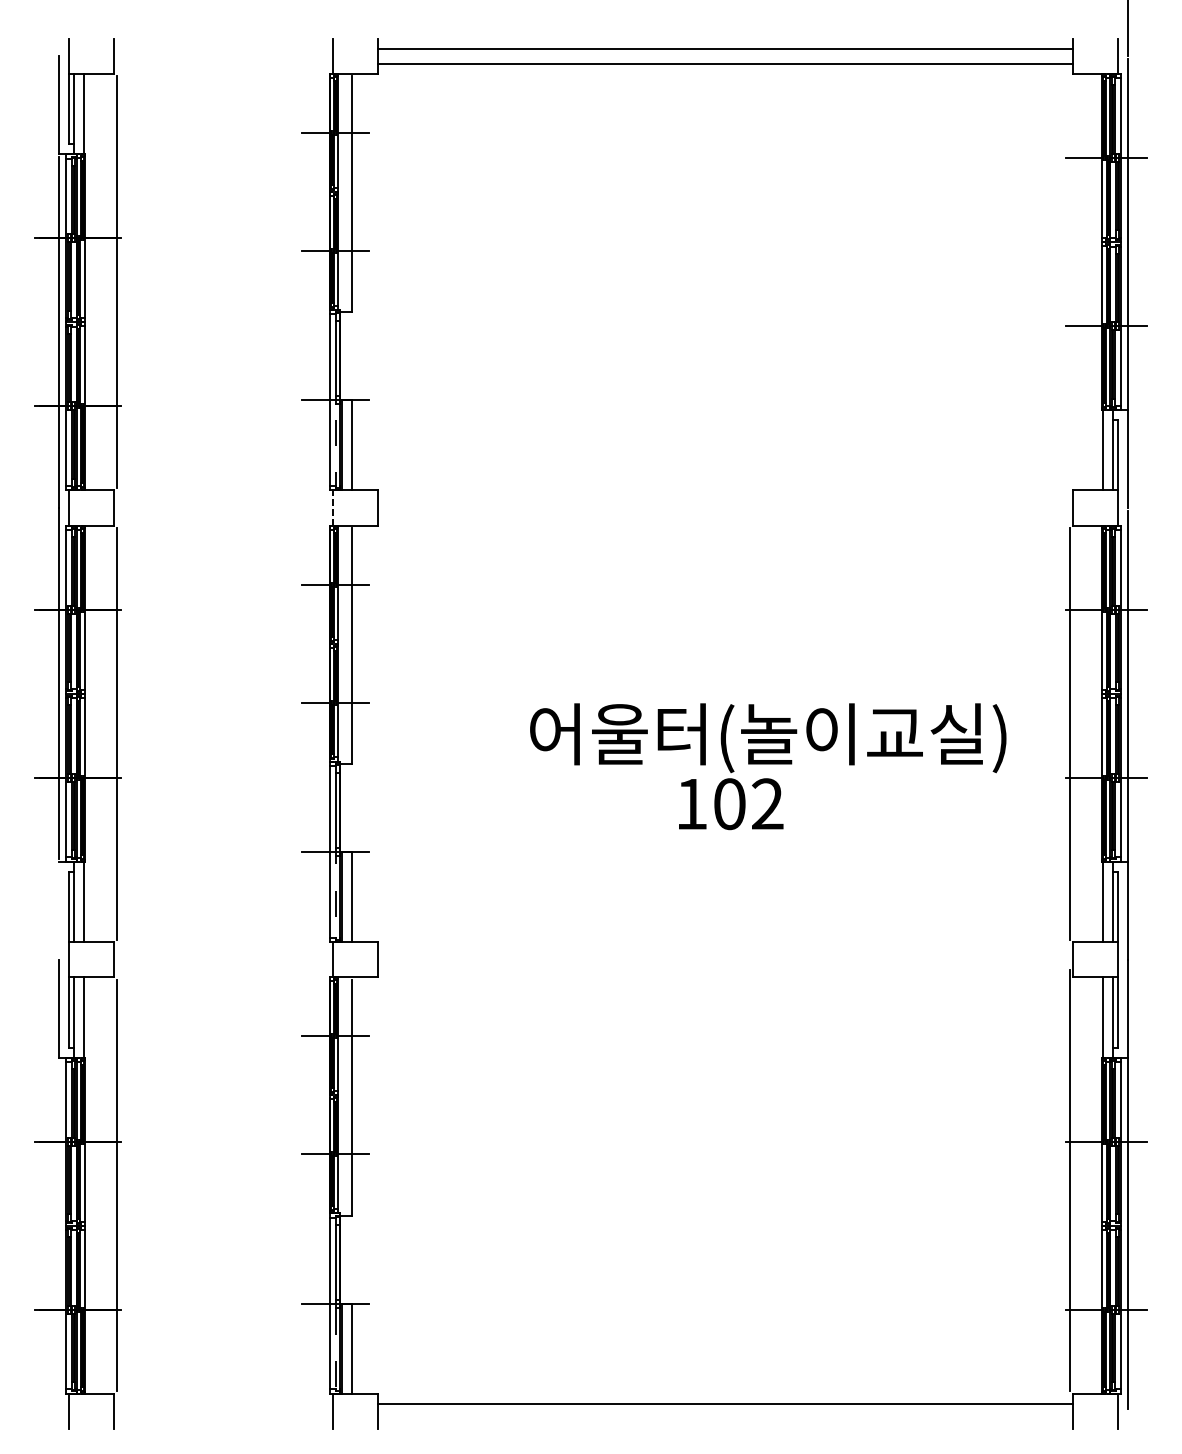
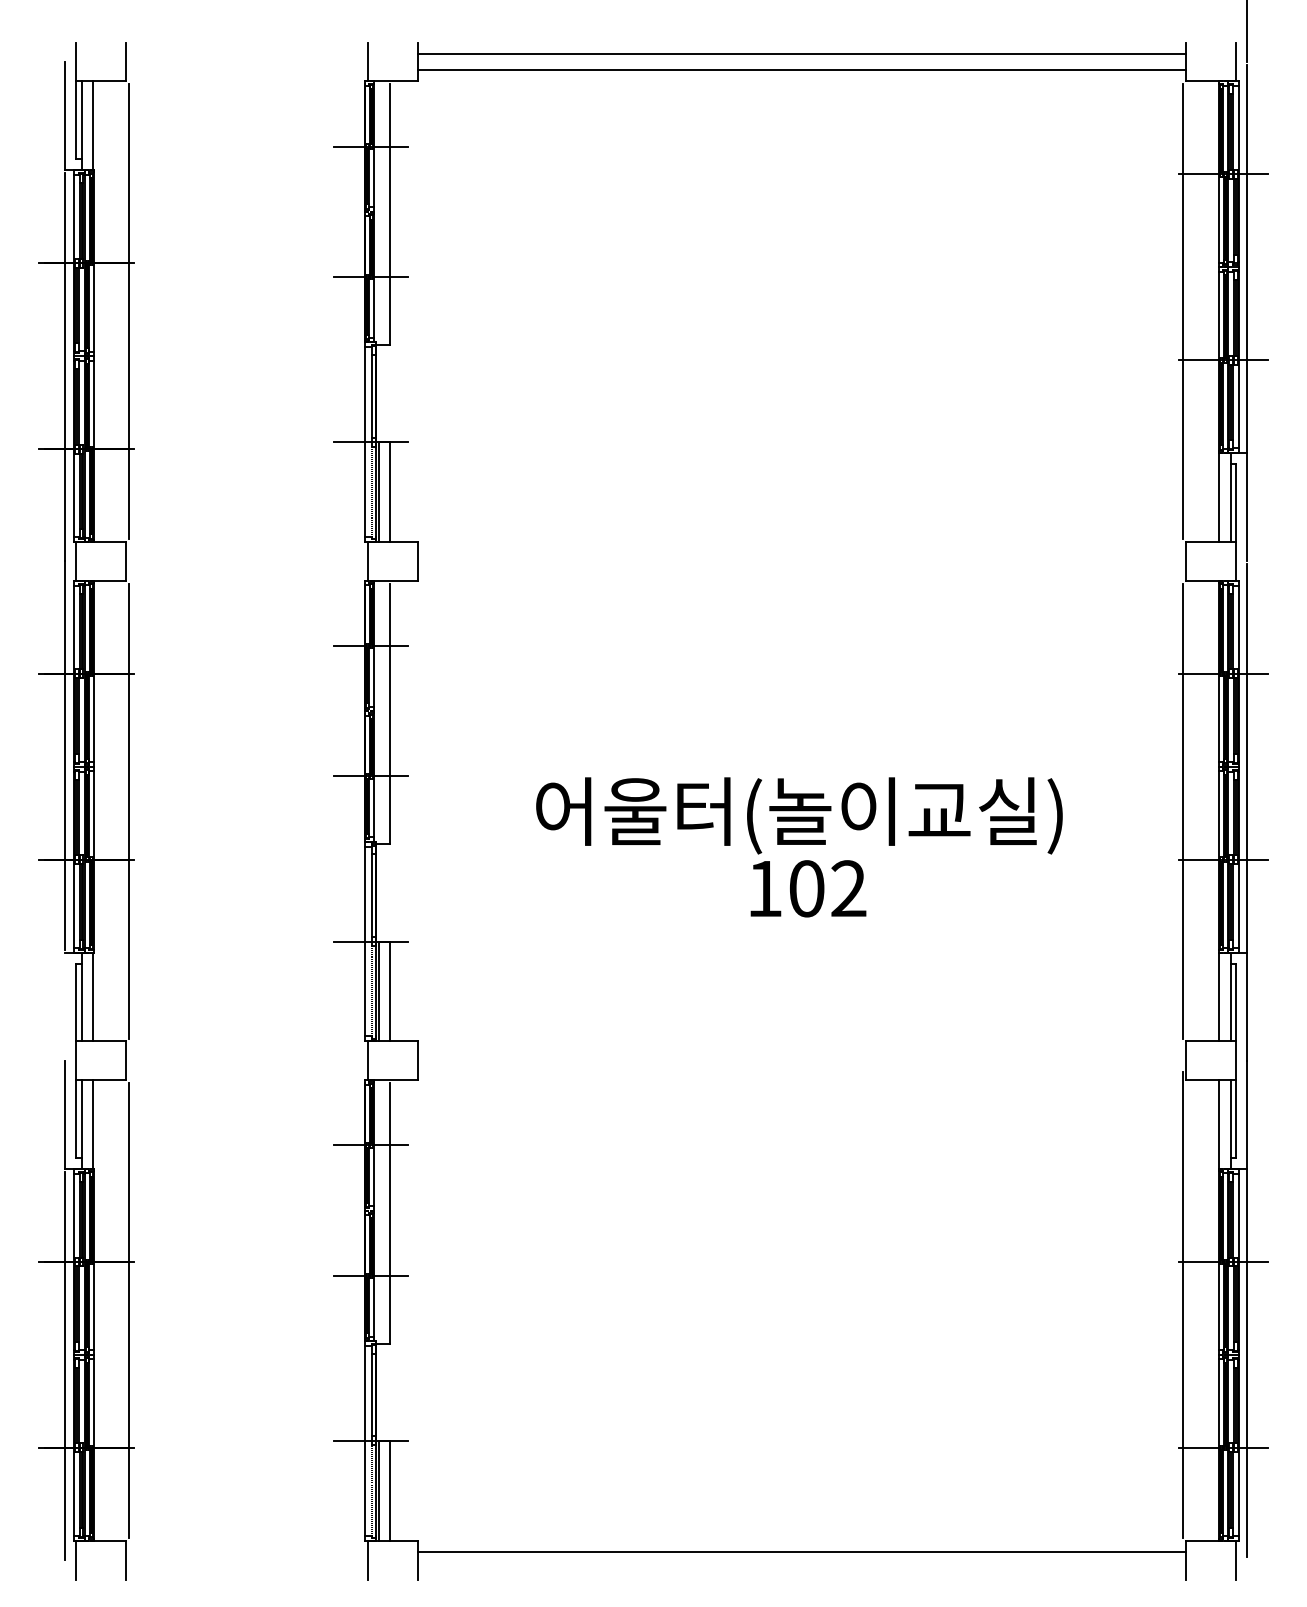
line: (1070, 281) -> (1183, 311), added
line: (332, 507) -> (367, 560), dashed -> solid
text: (768, 737) -> (799, 815), moved
line: (59, 1235) -> (65, 1365), added

